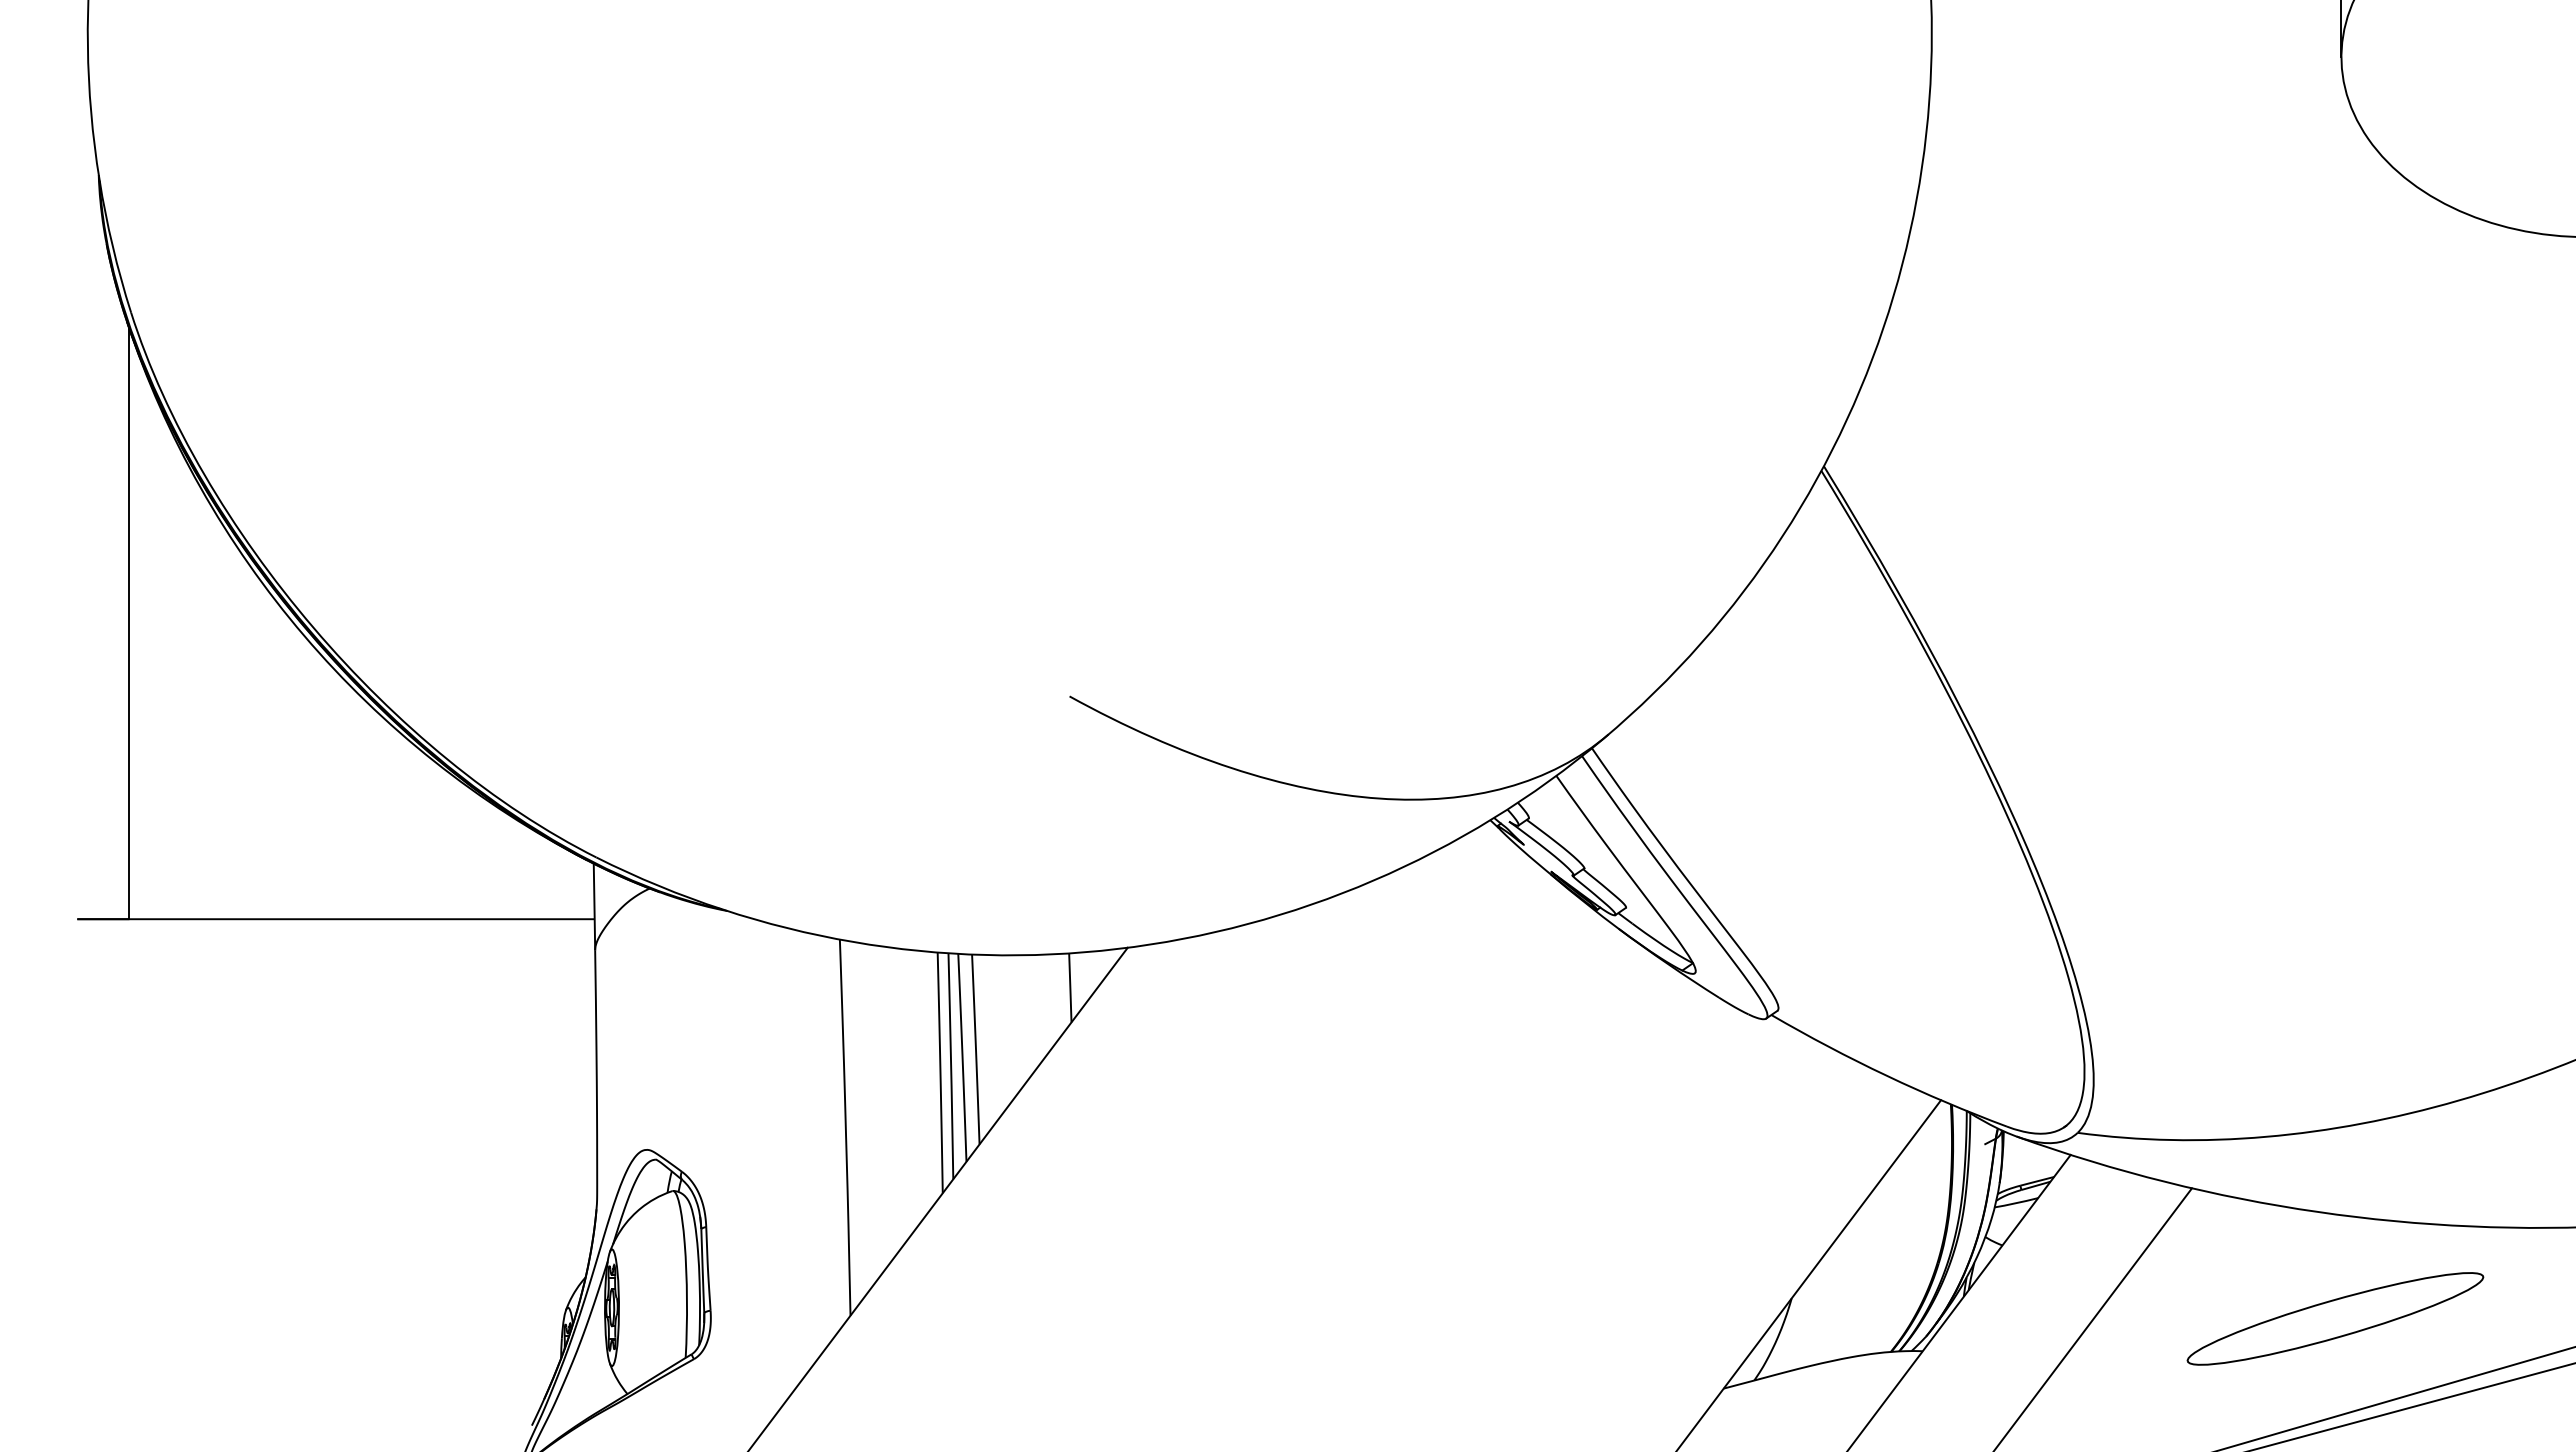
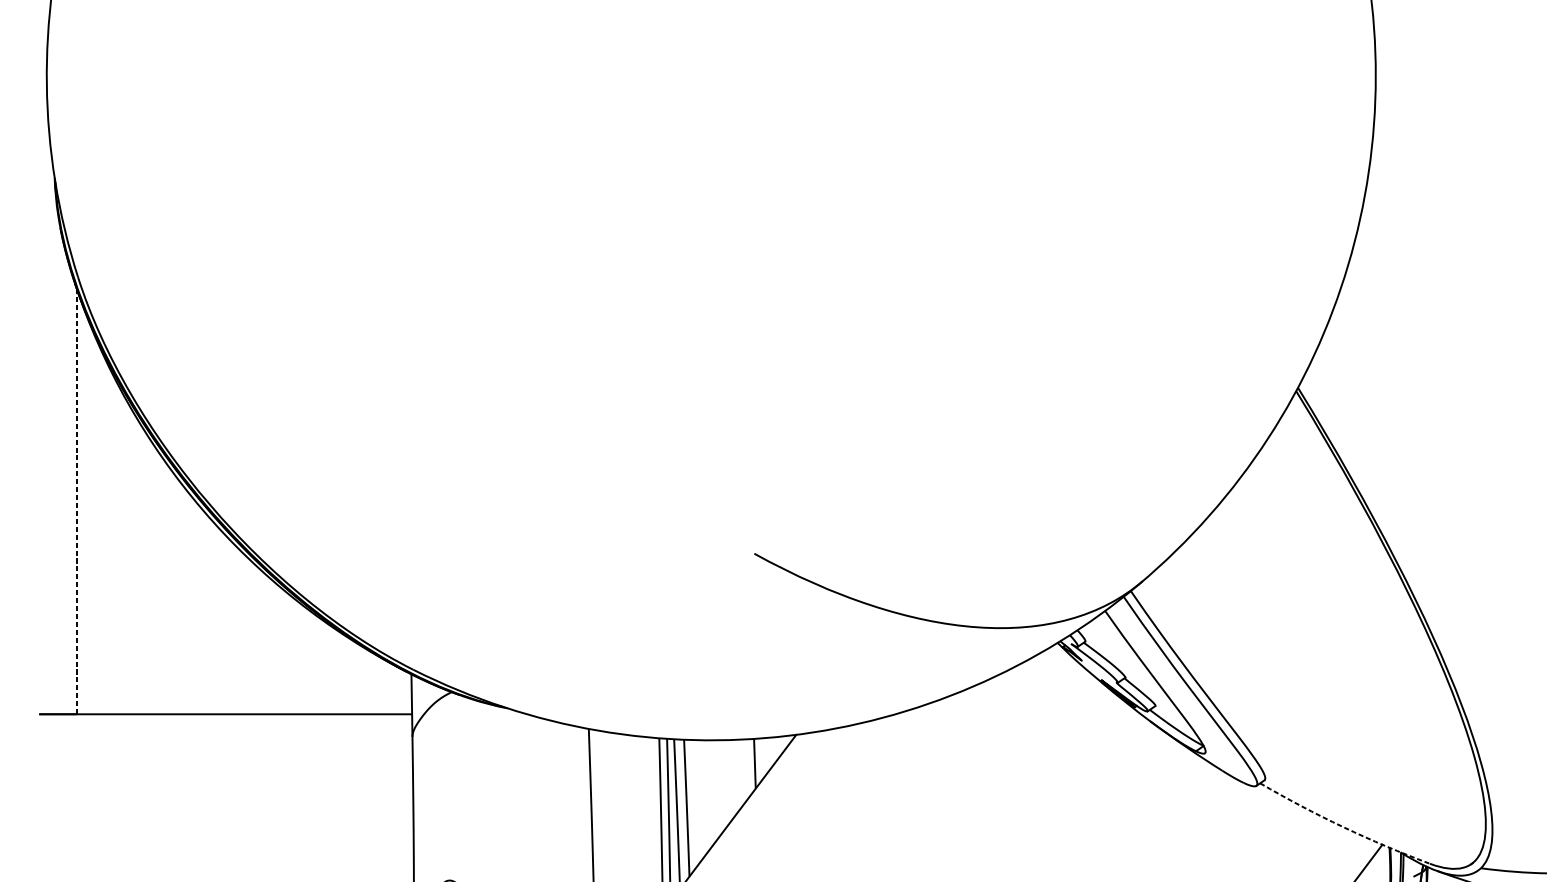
line: (129, 624) -> (76, 501), solid -> dashed
arc: (1886, 1075) -> (1343, 826), solid -> dashed

